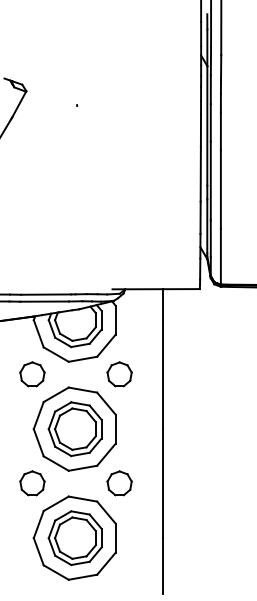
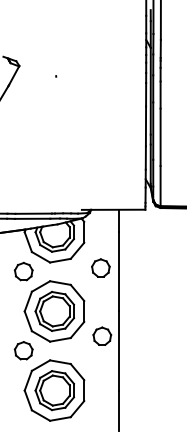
part: (119, 374) -> (100, 268), moved
part: (119, 483) -> (102, 336), moved

